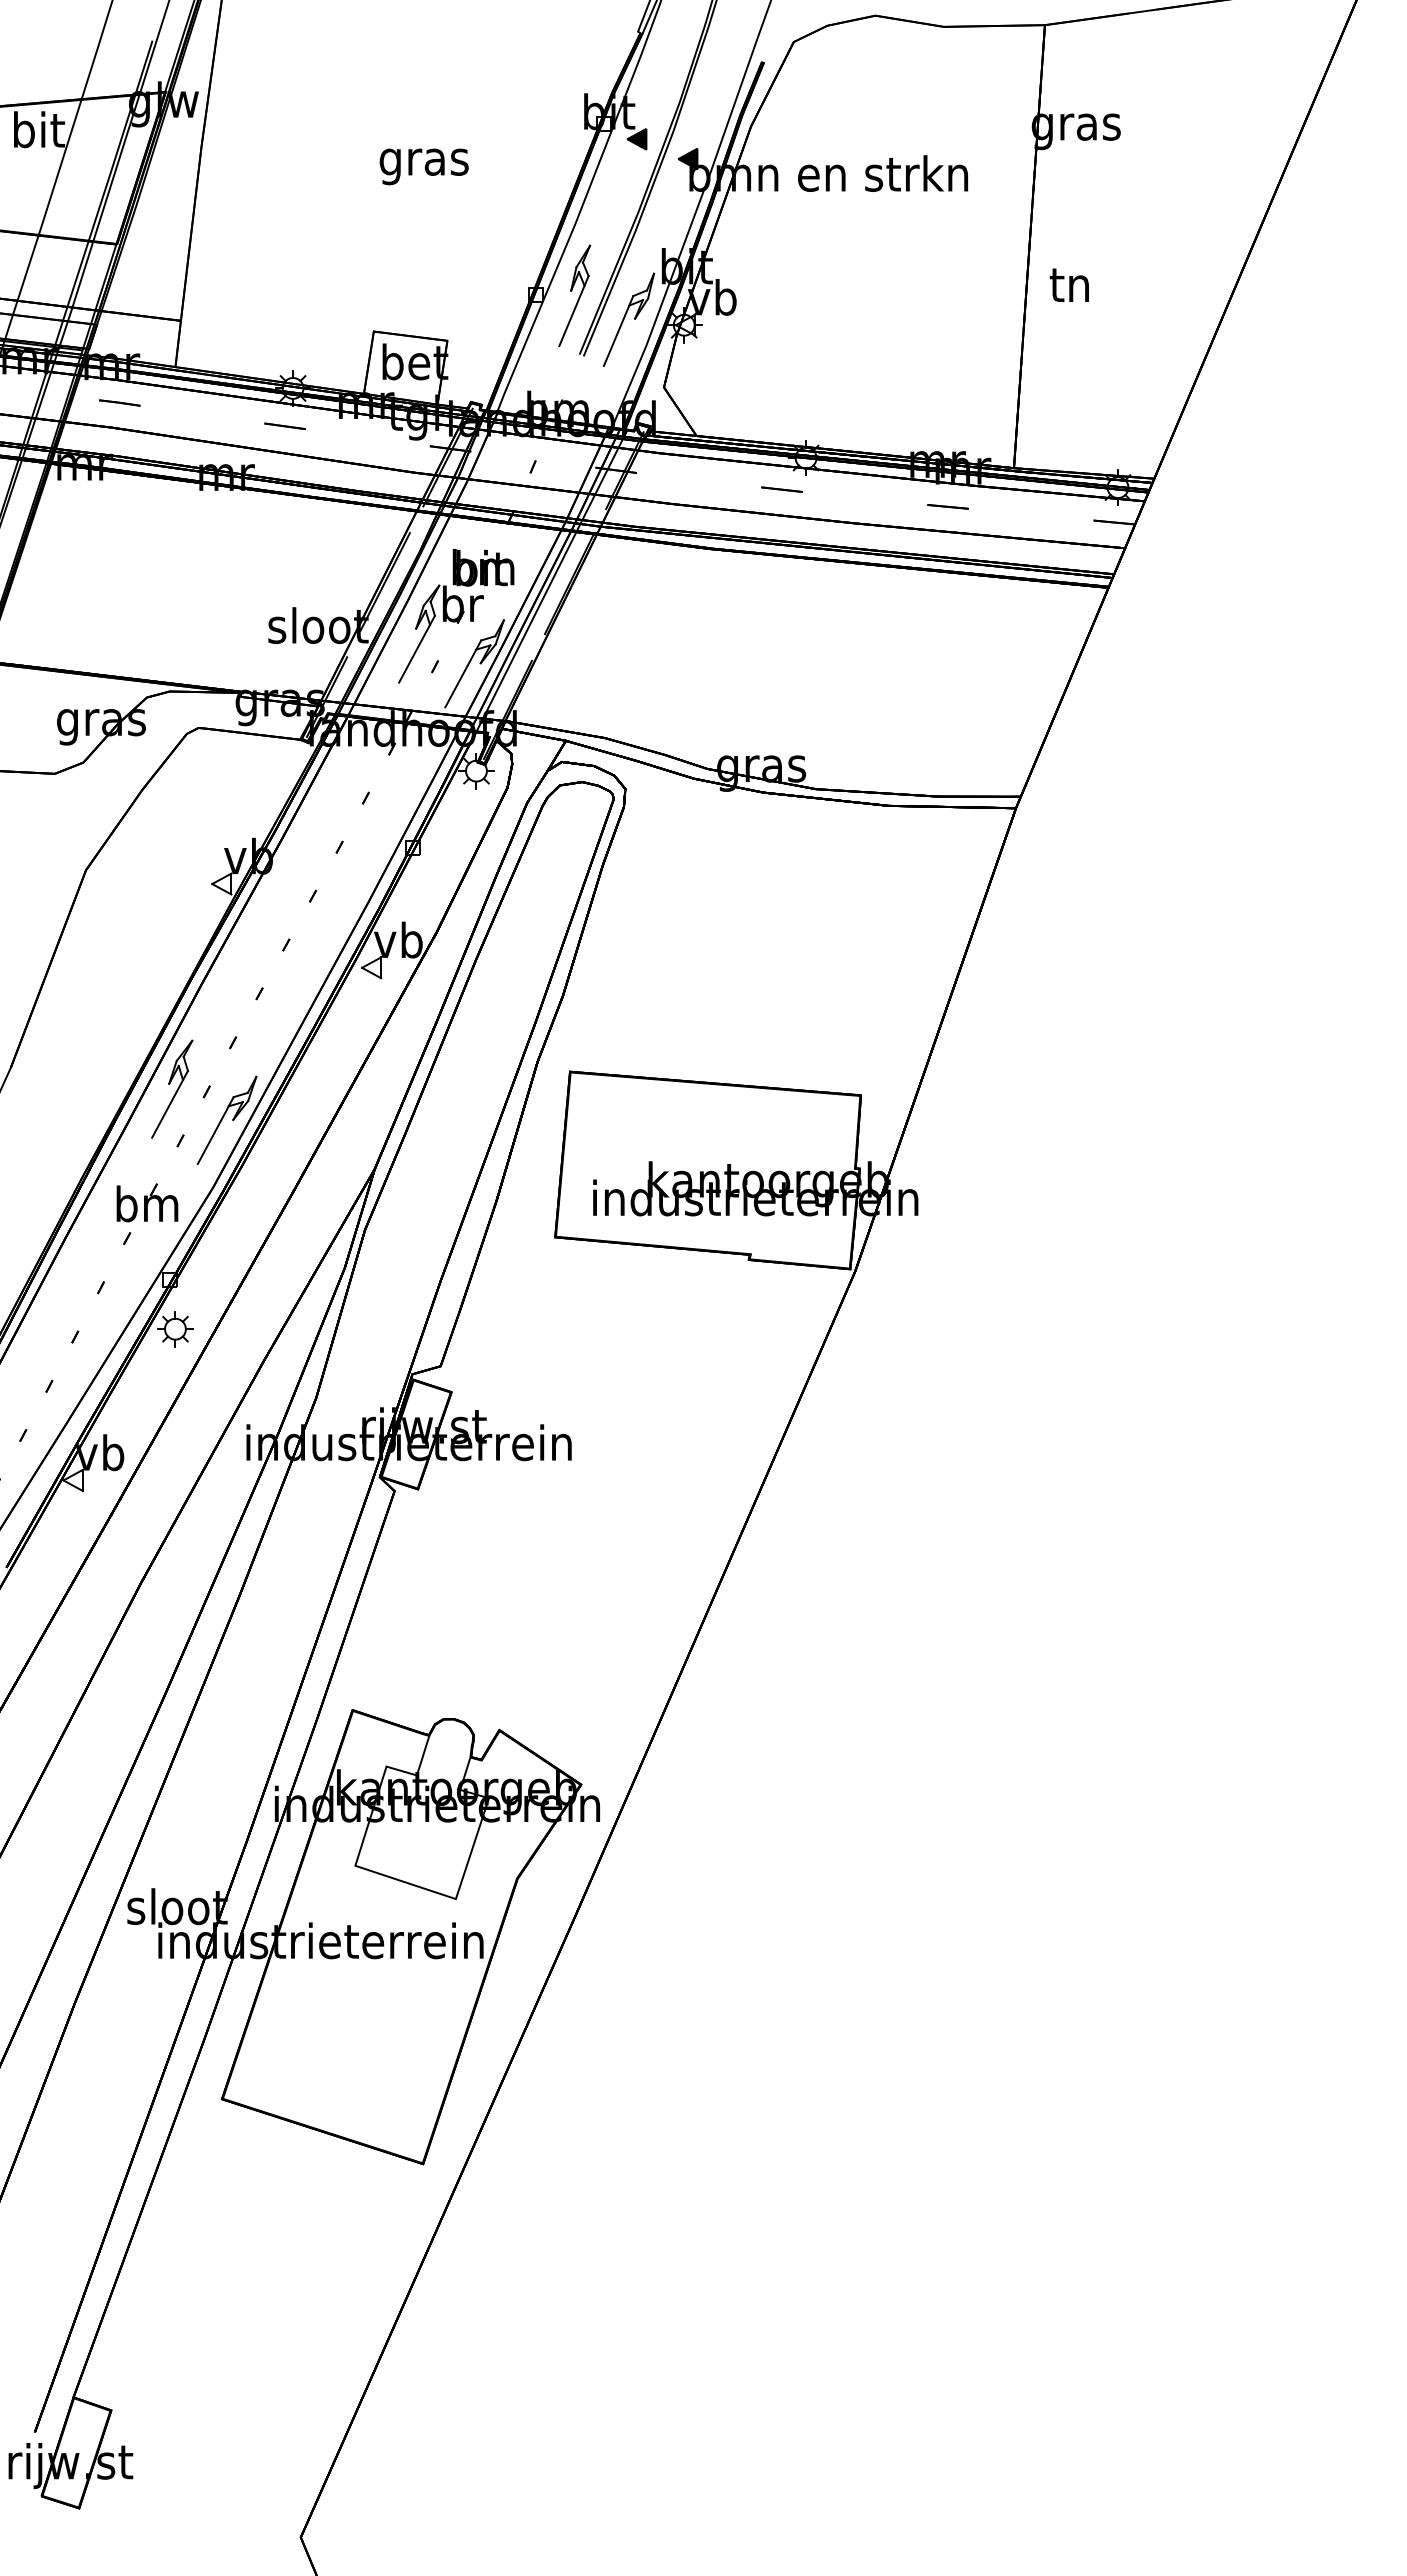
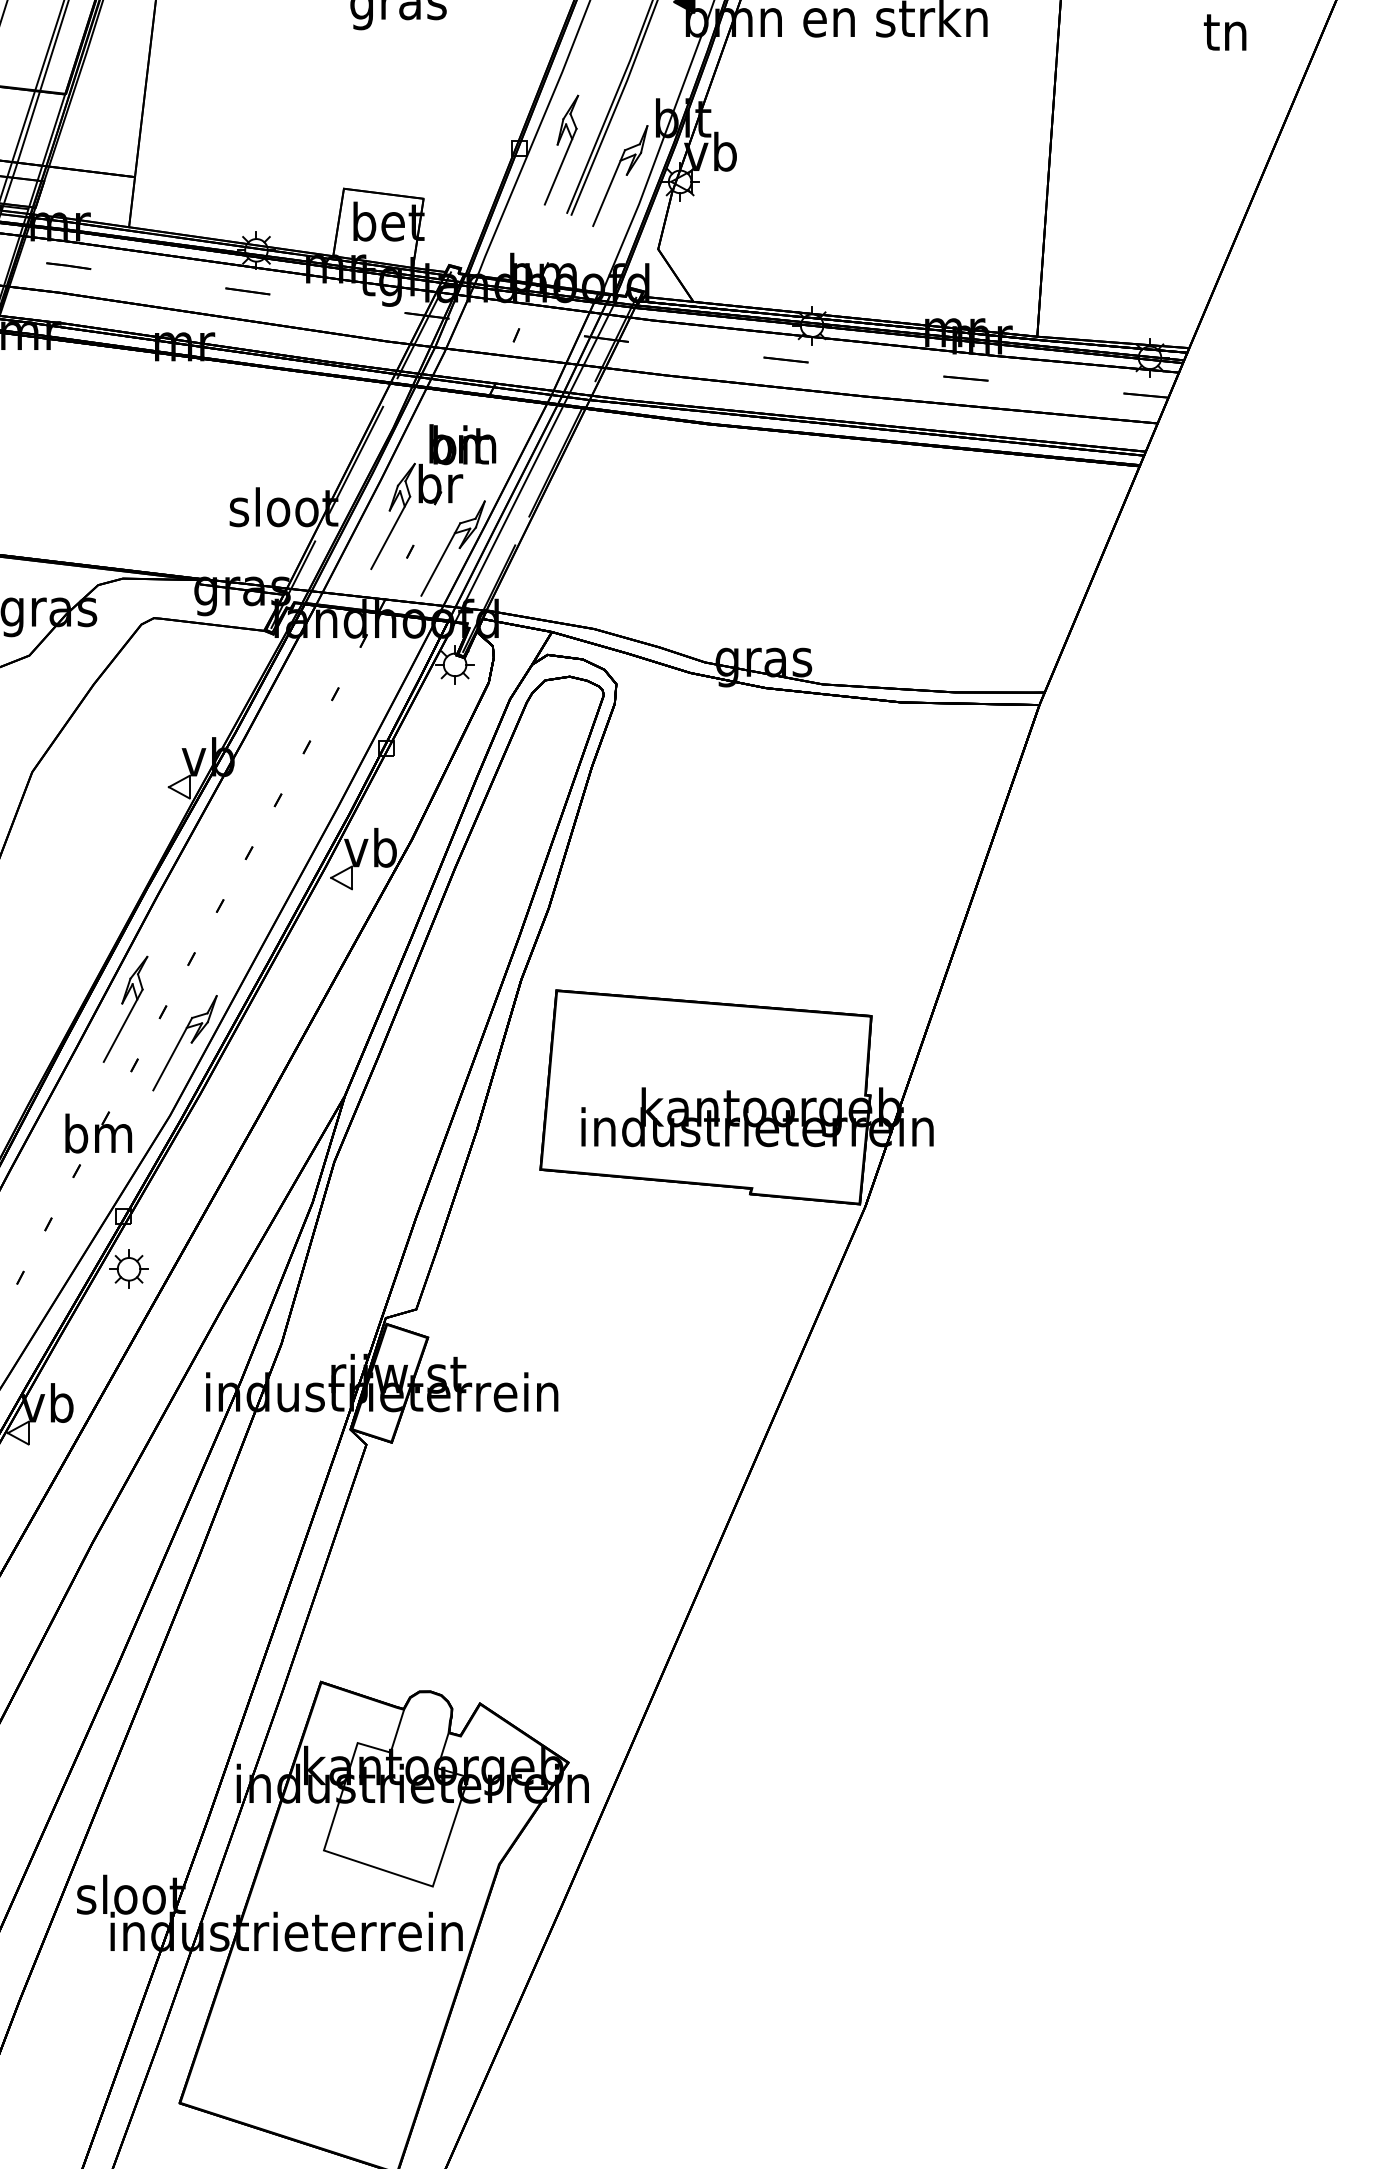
text: (1068, 284) -> (1224, 31), moved

